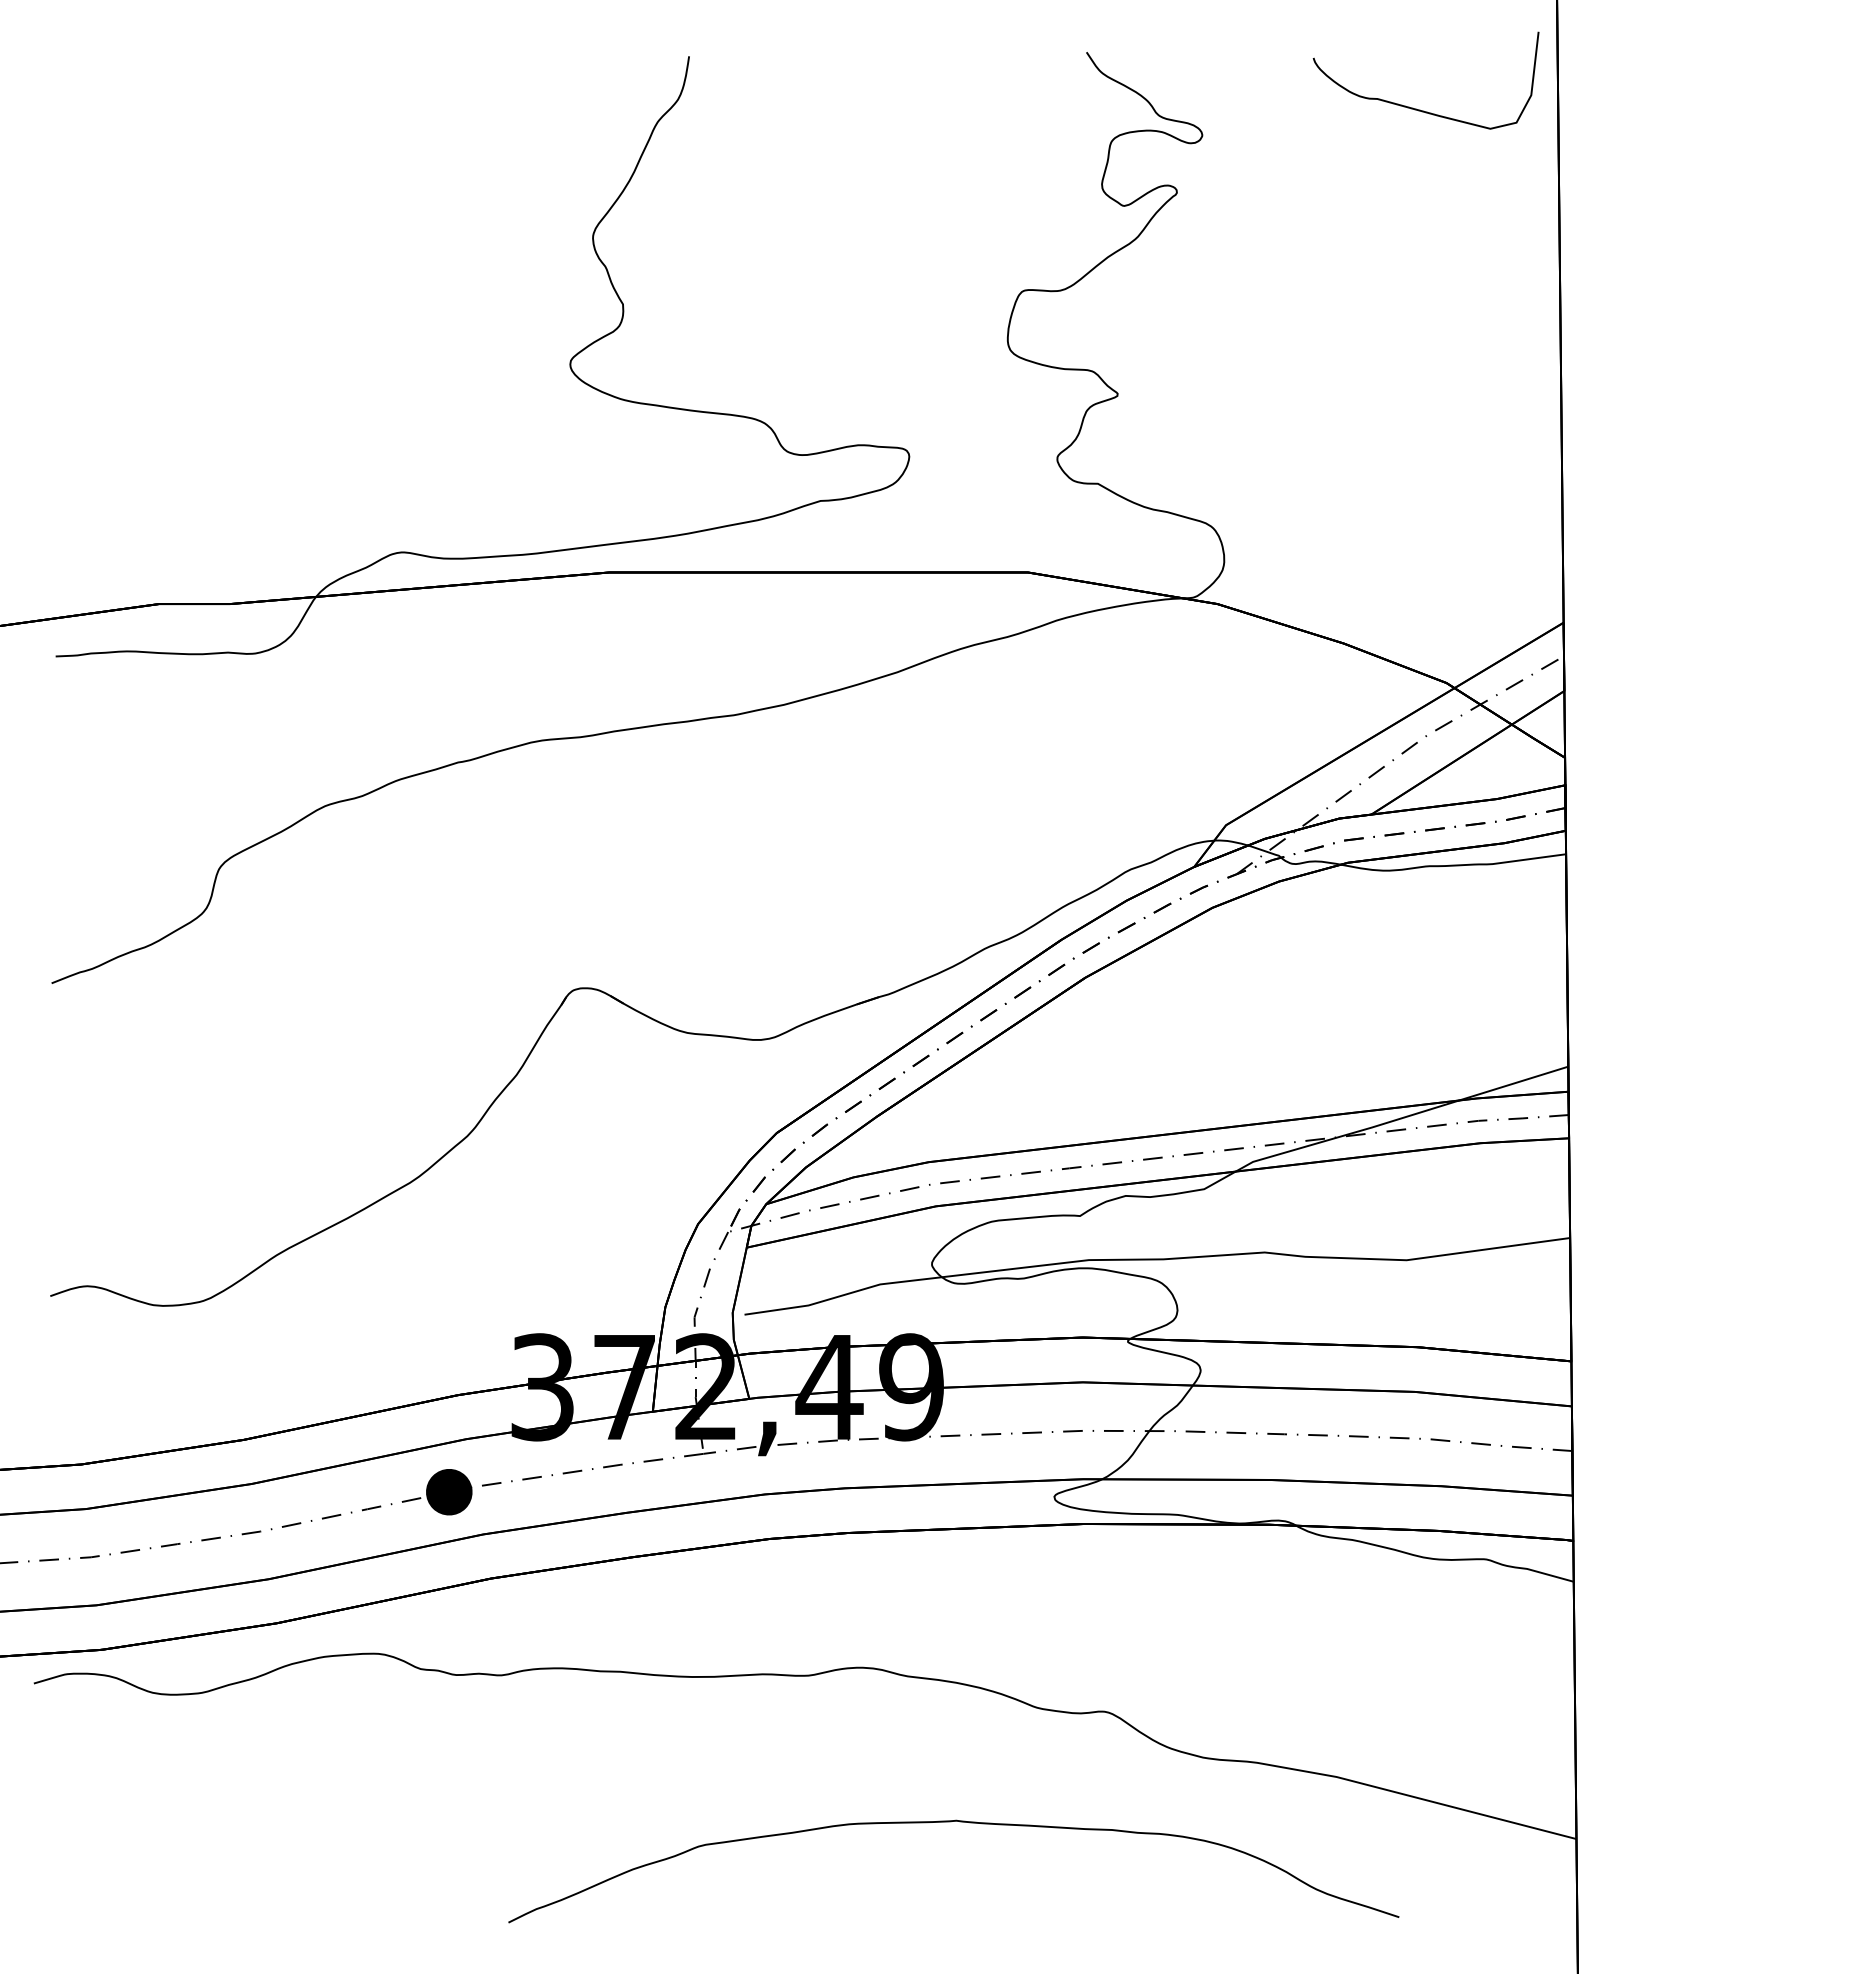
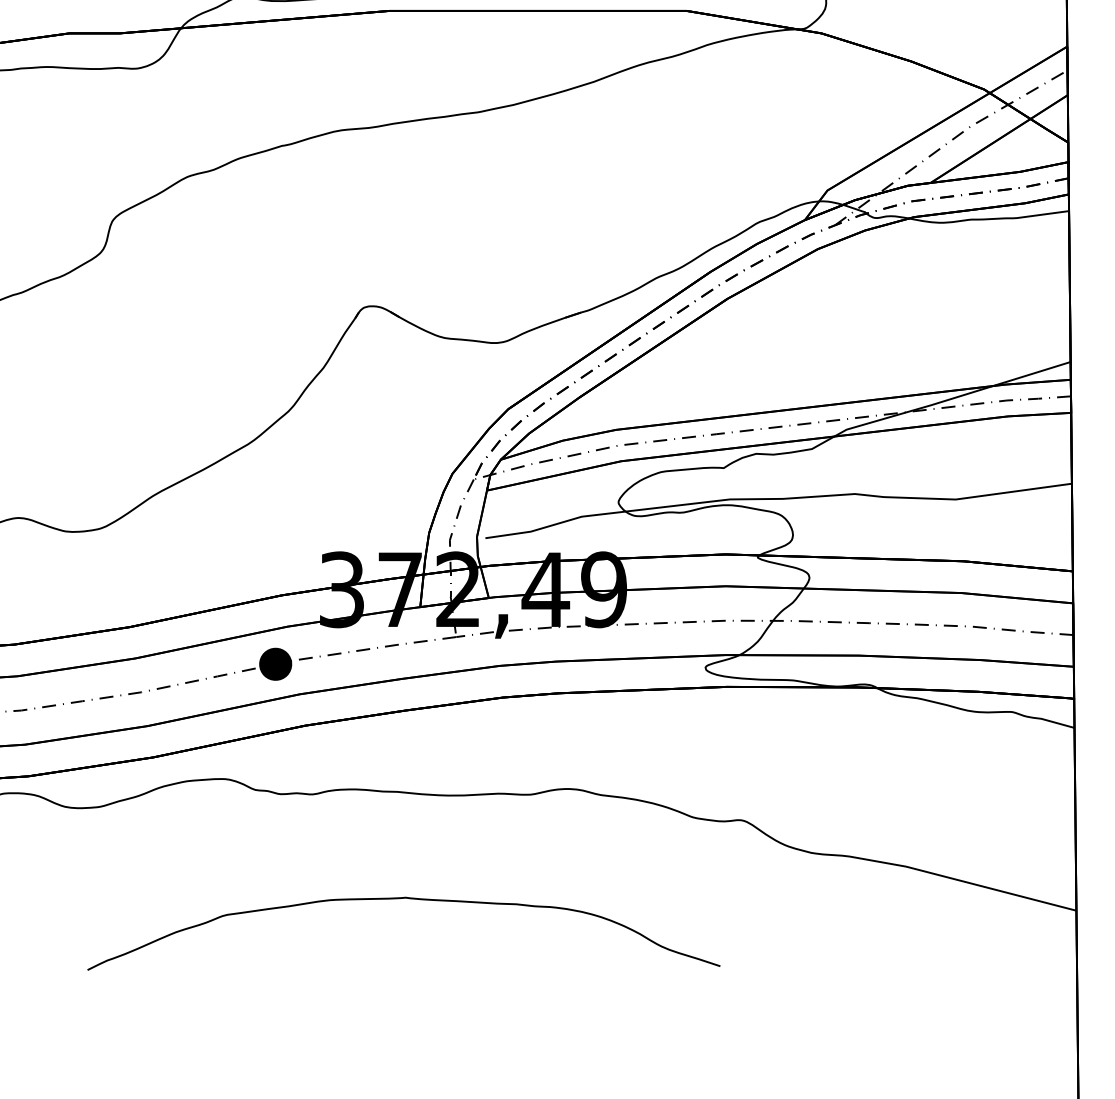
curve: (951, 1822) -> (402, 898), moved

